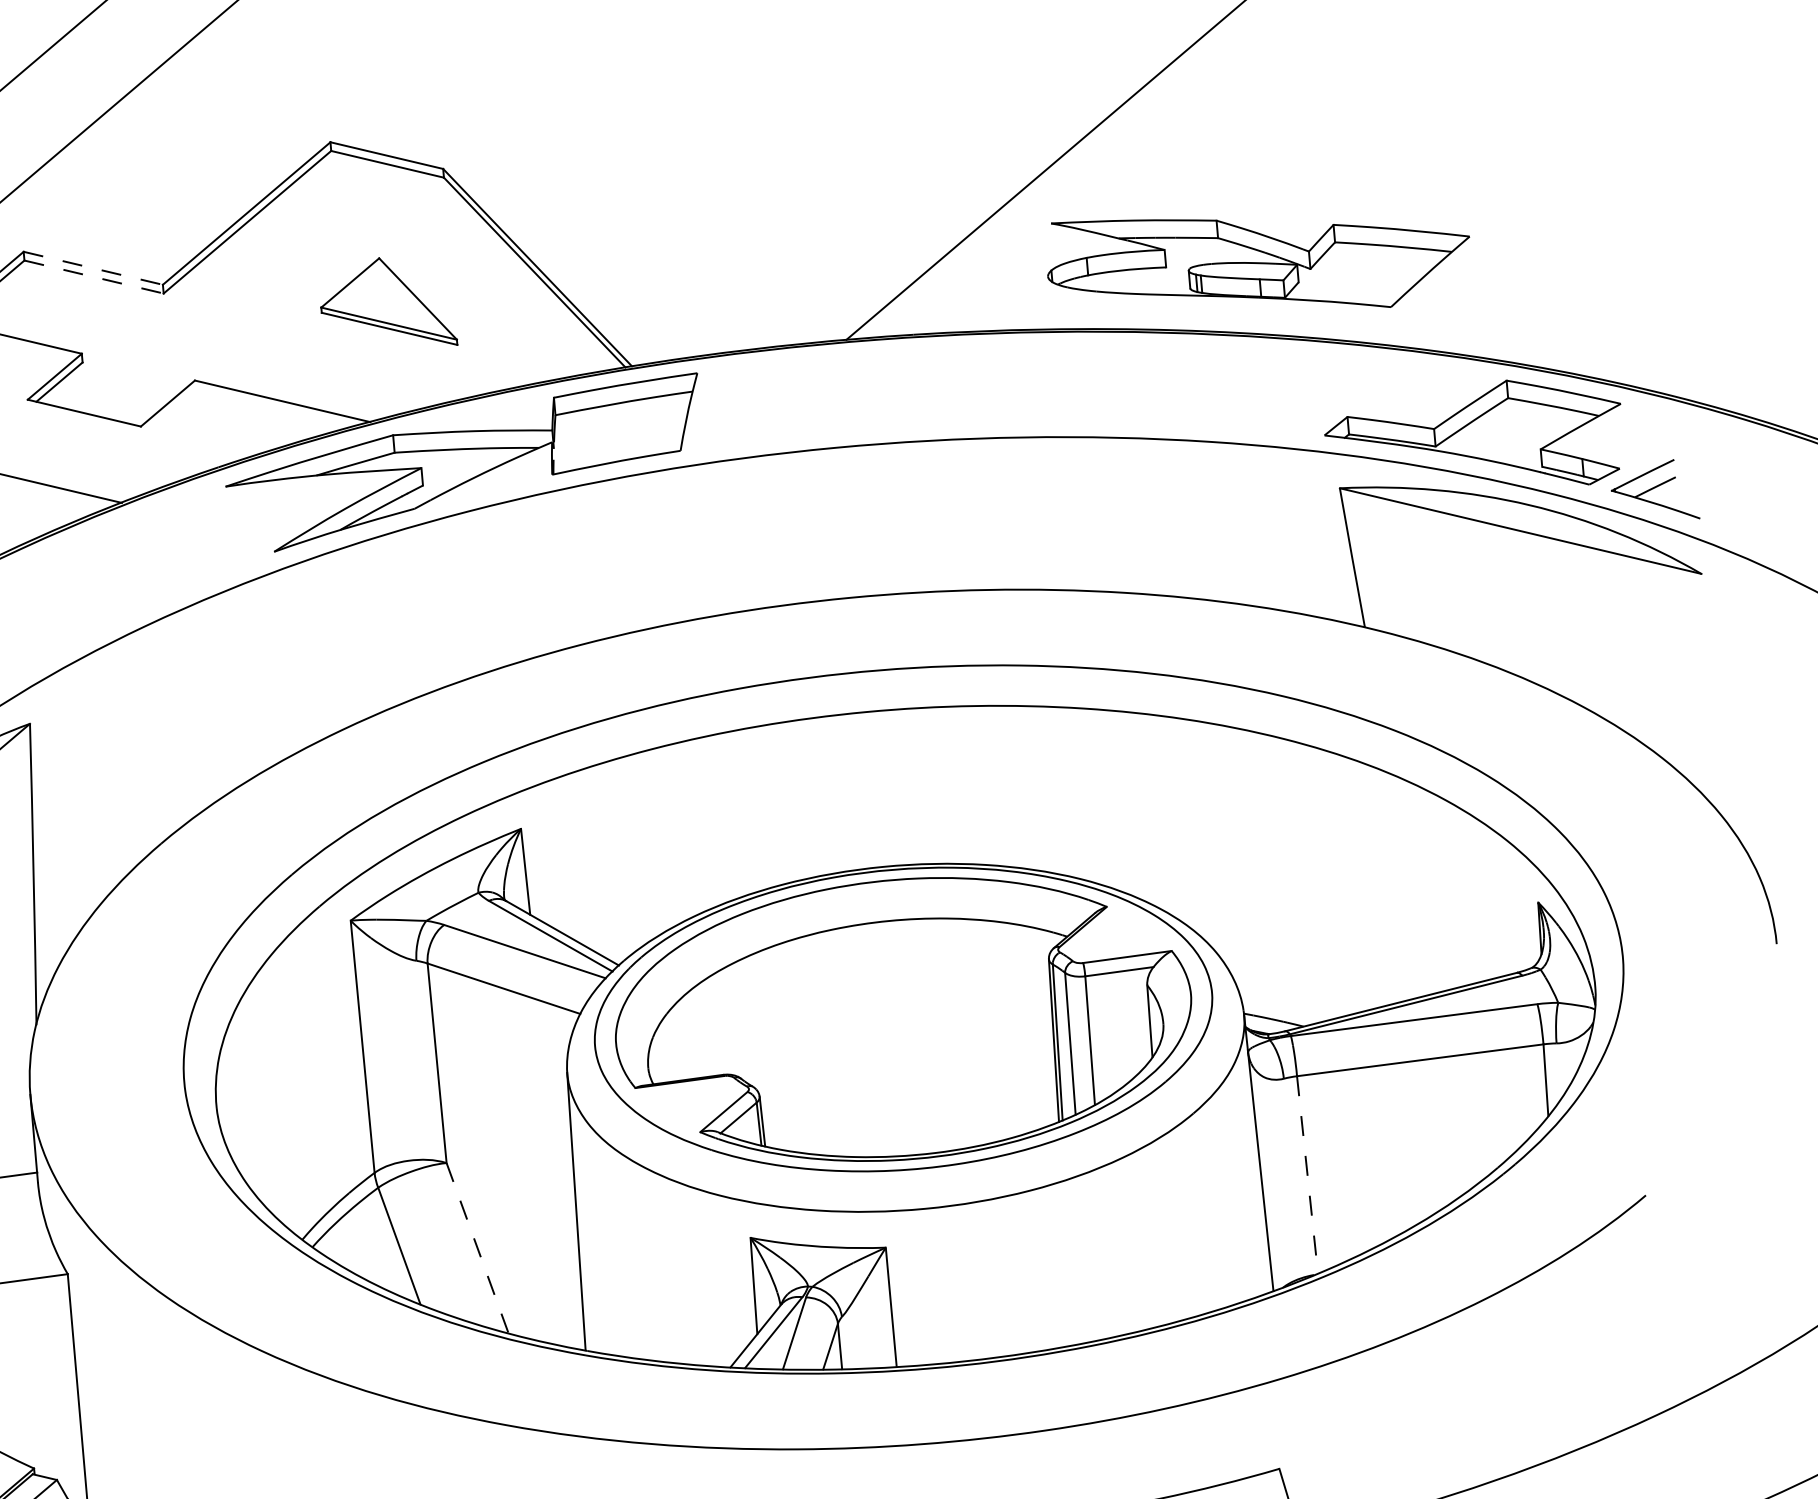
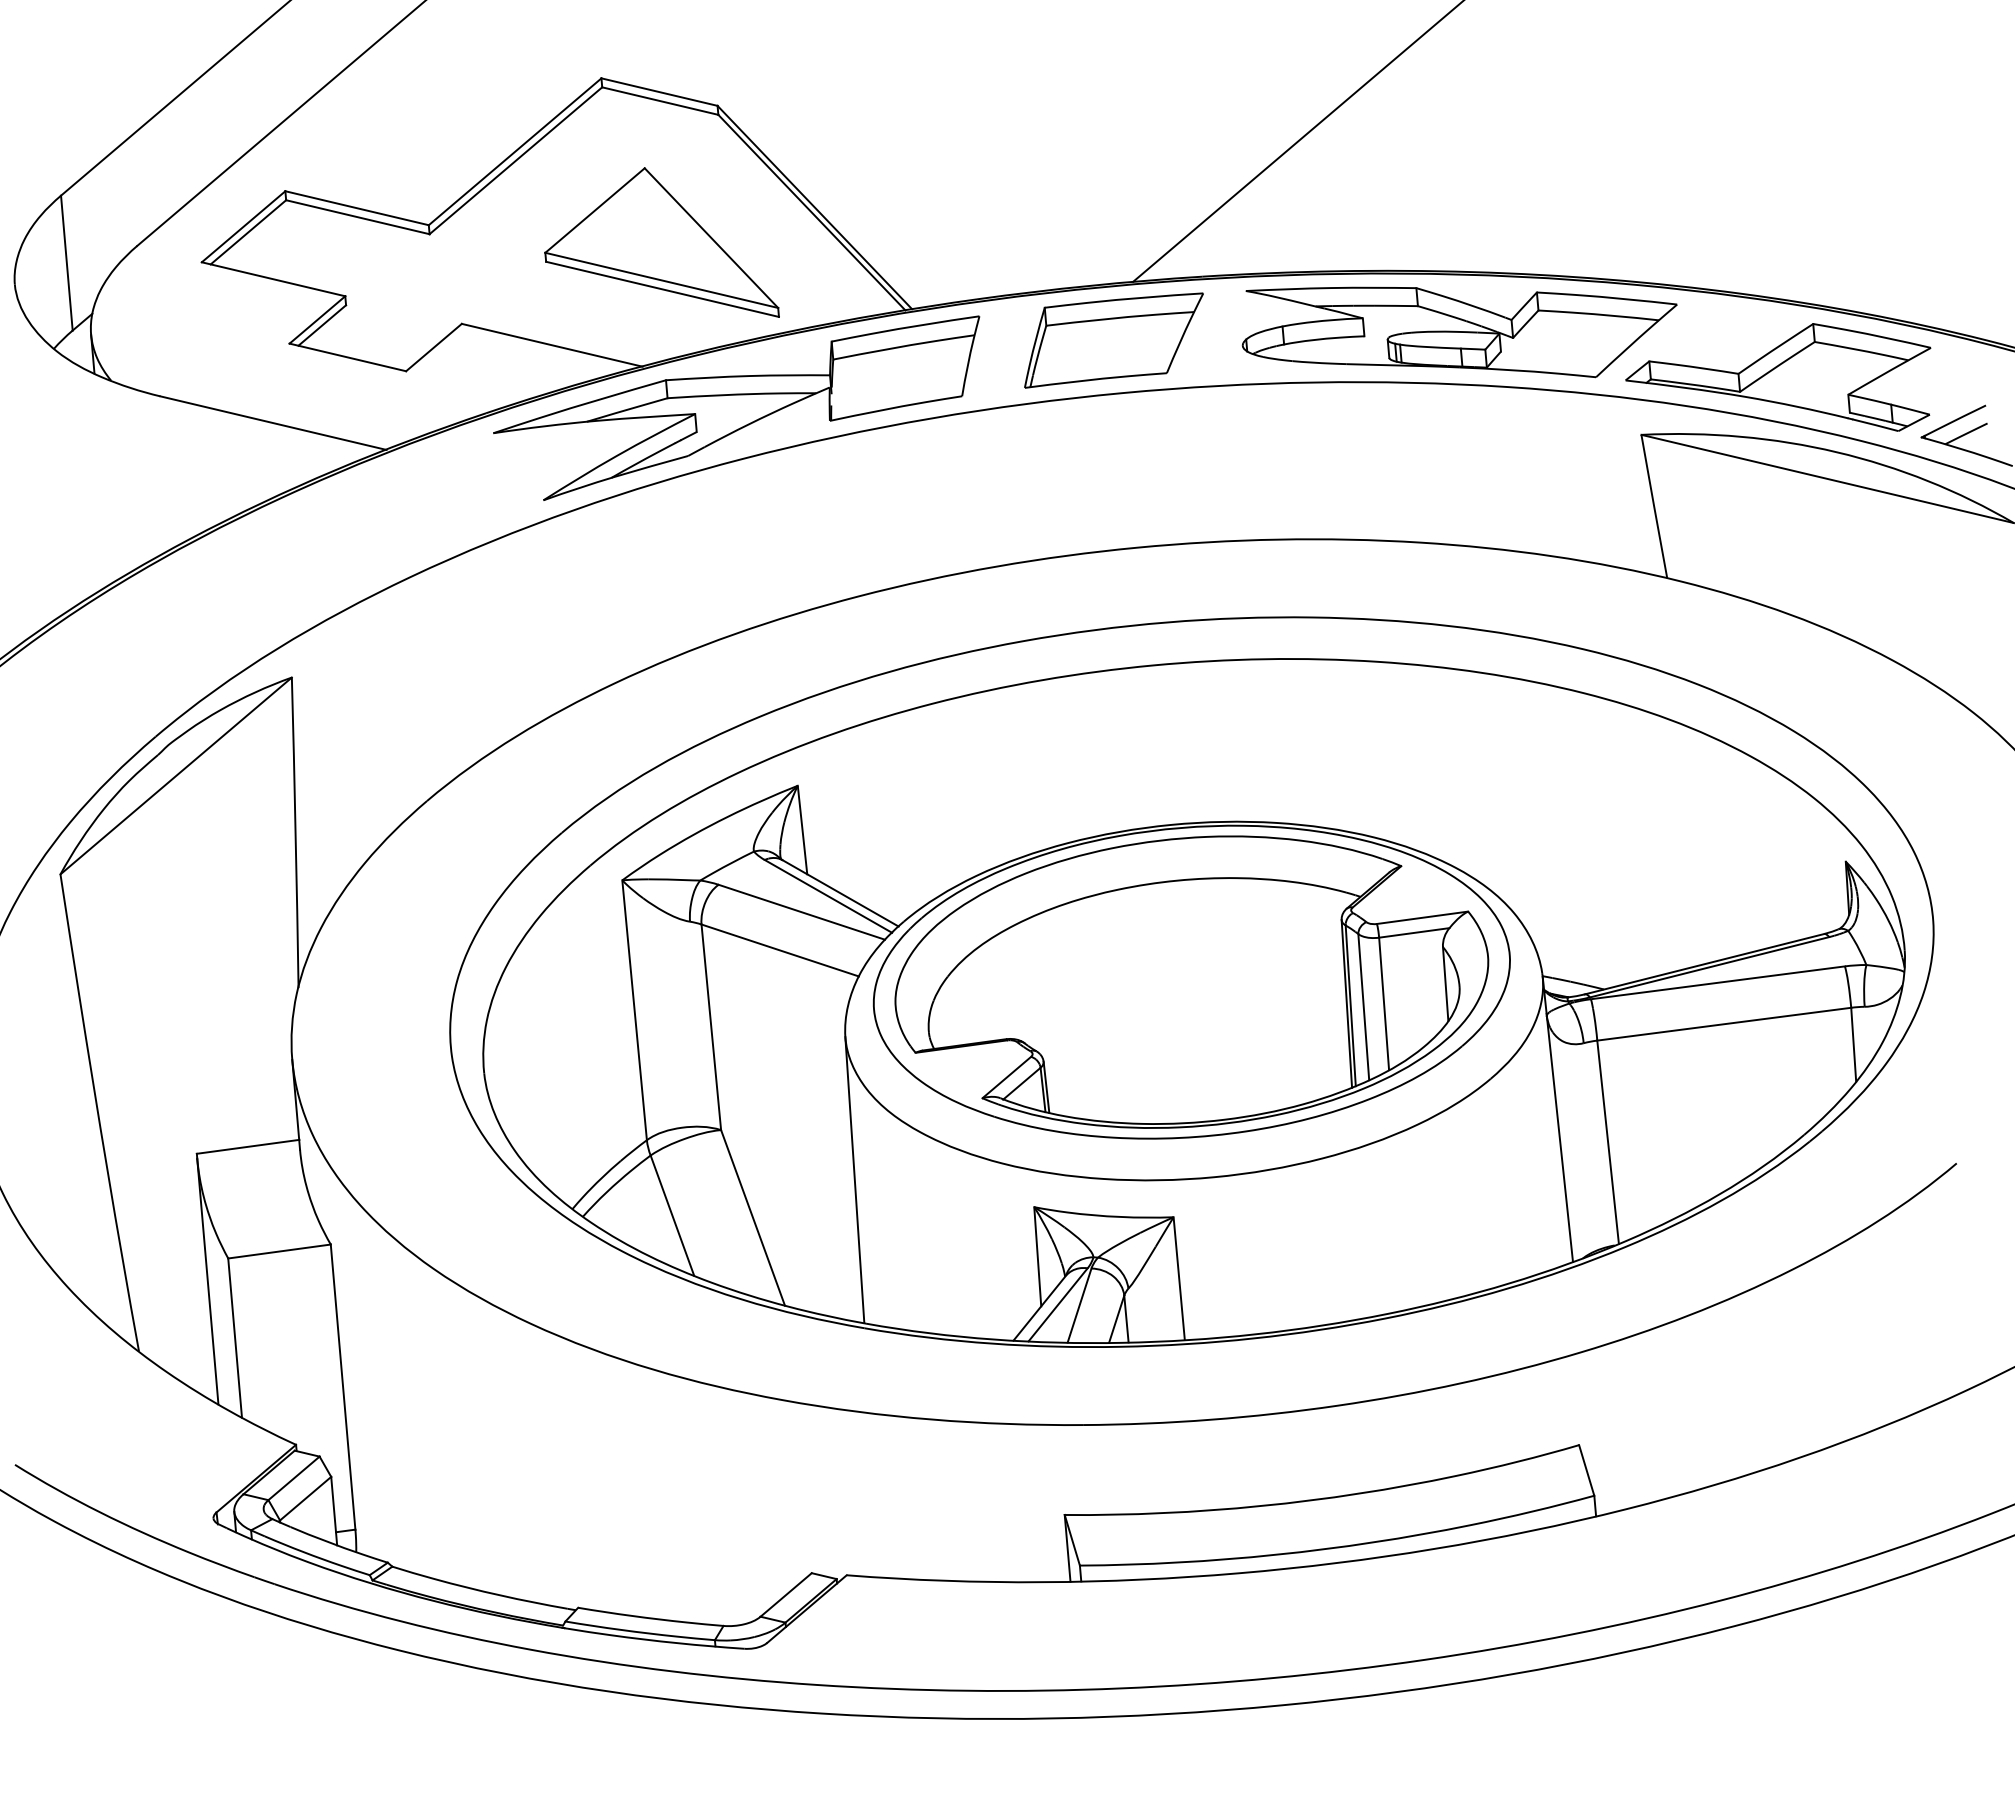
part: (1258, 263) -> (1459, 332), moved
line: (93, 268) -> (357, 208), dashed -> solid
line: (93, 277) -> (357, 217), dashed -> solid
part: (388, 301) -> (661, 242), size x1.67
part: (827, 396) -> (1113, 340), added
line: (1307, 1175) -> (1608, 1142), dashed -> solid
line: (478, 1248) -> (753, 1218), dashed -> solid

